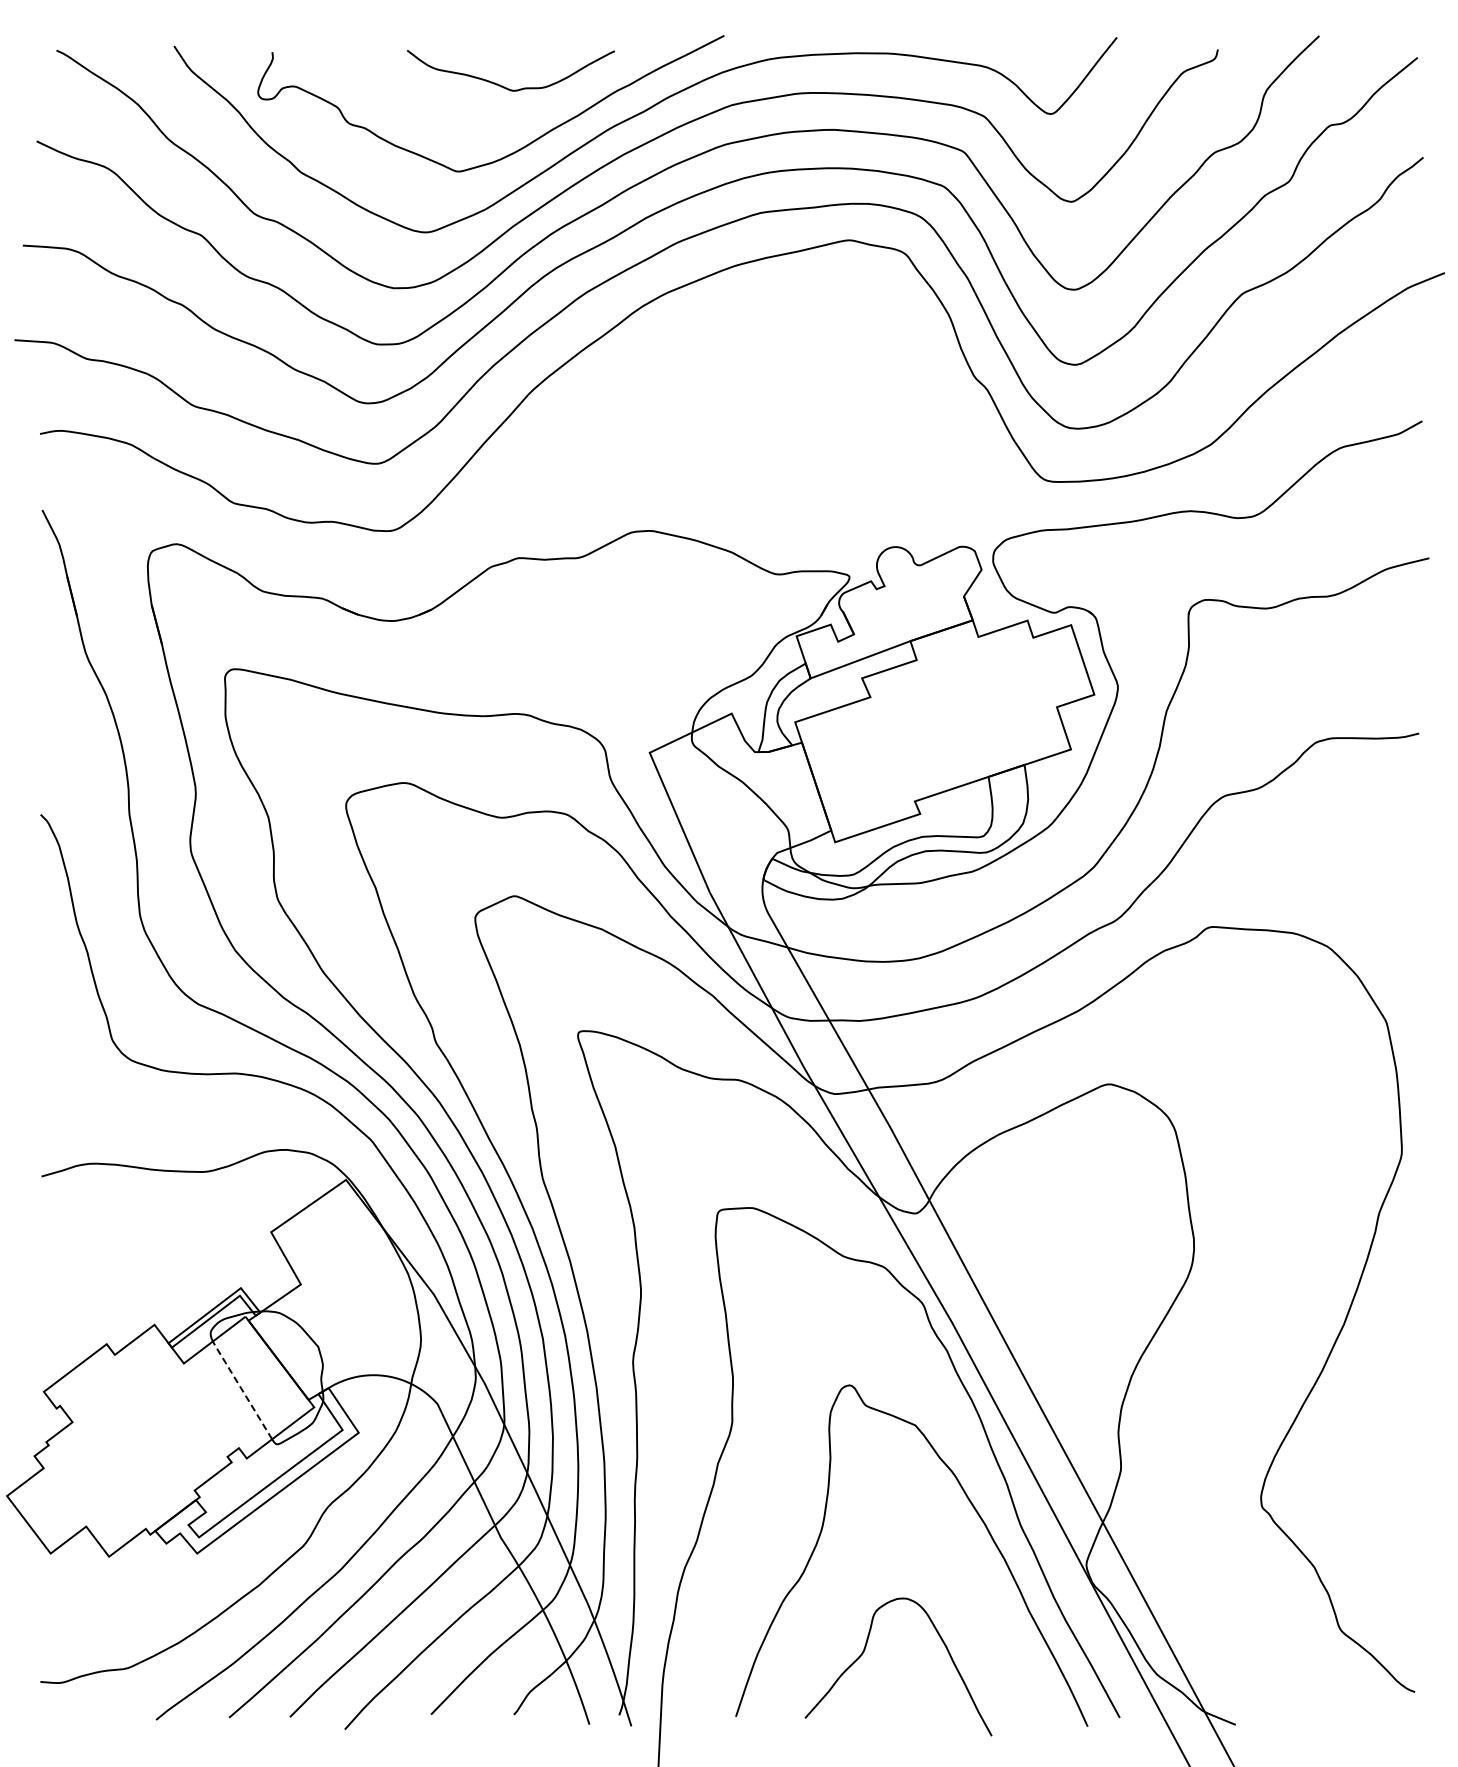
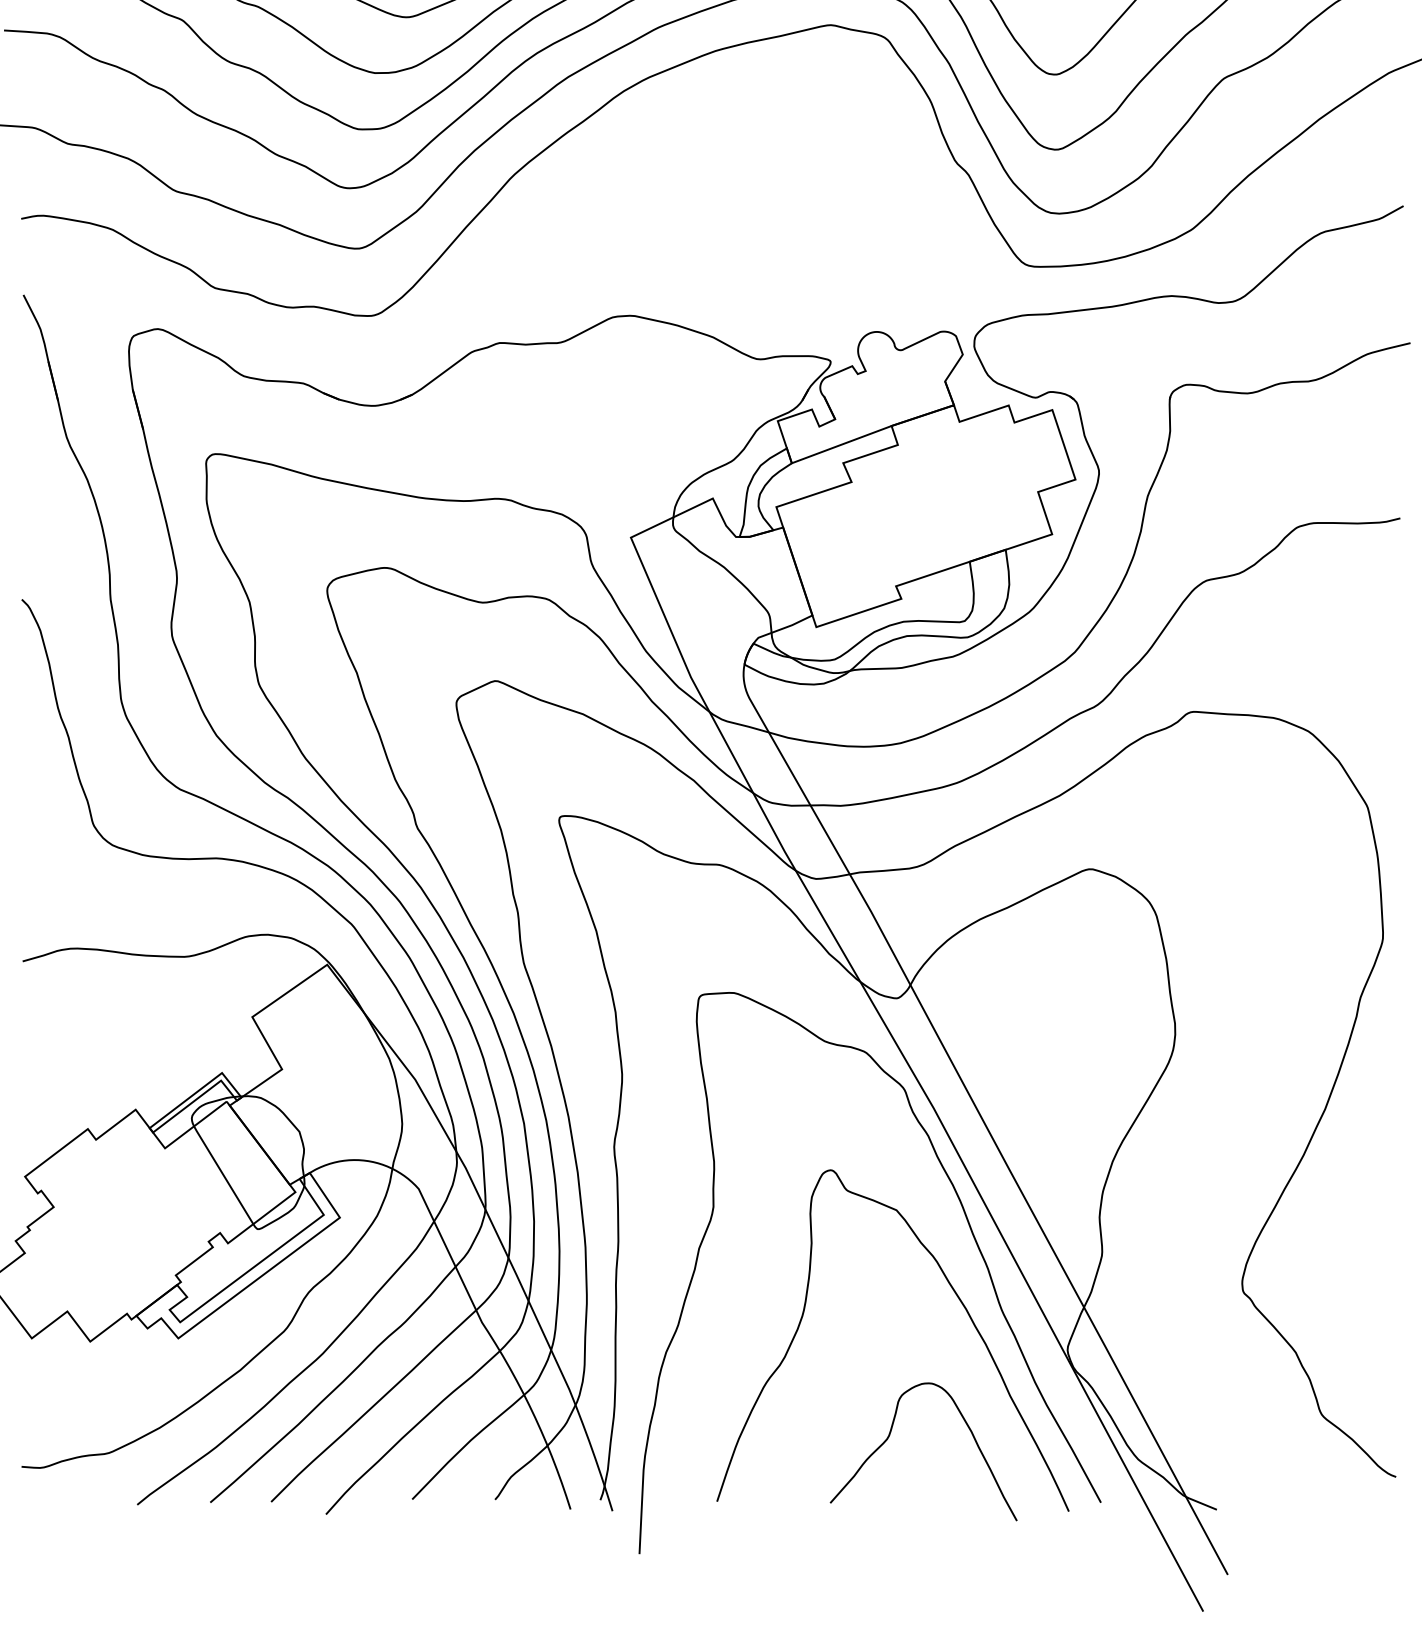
line: (242, 1389) -> (223, 1174), dashed -> solid
curve: (864, 1652) -> (889, 1437), moved

